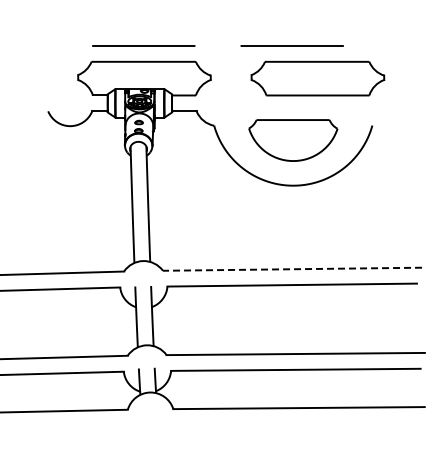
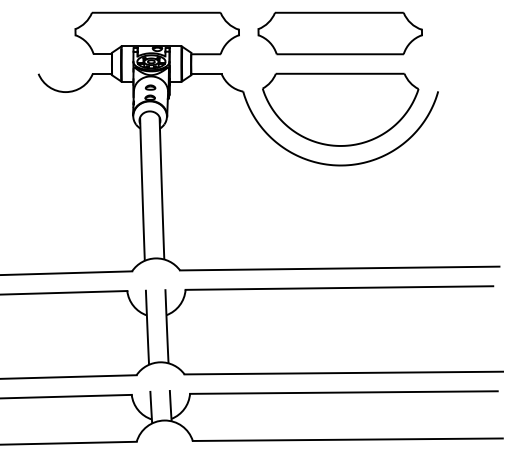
part: (317, 78) -> (339, 33), moved
part: (293, 140) -> (340, 109), size x1.43
line: (292, 269) -> (339, 268), dashed -> solid

